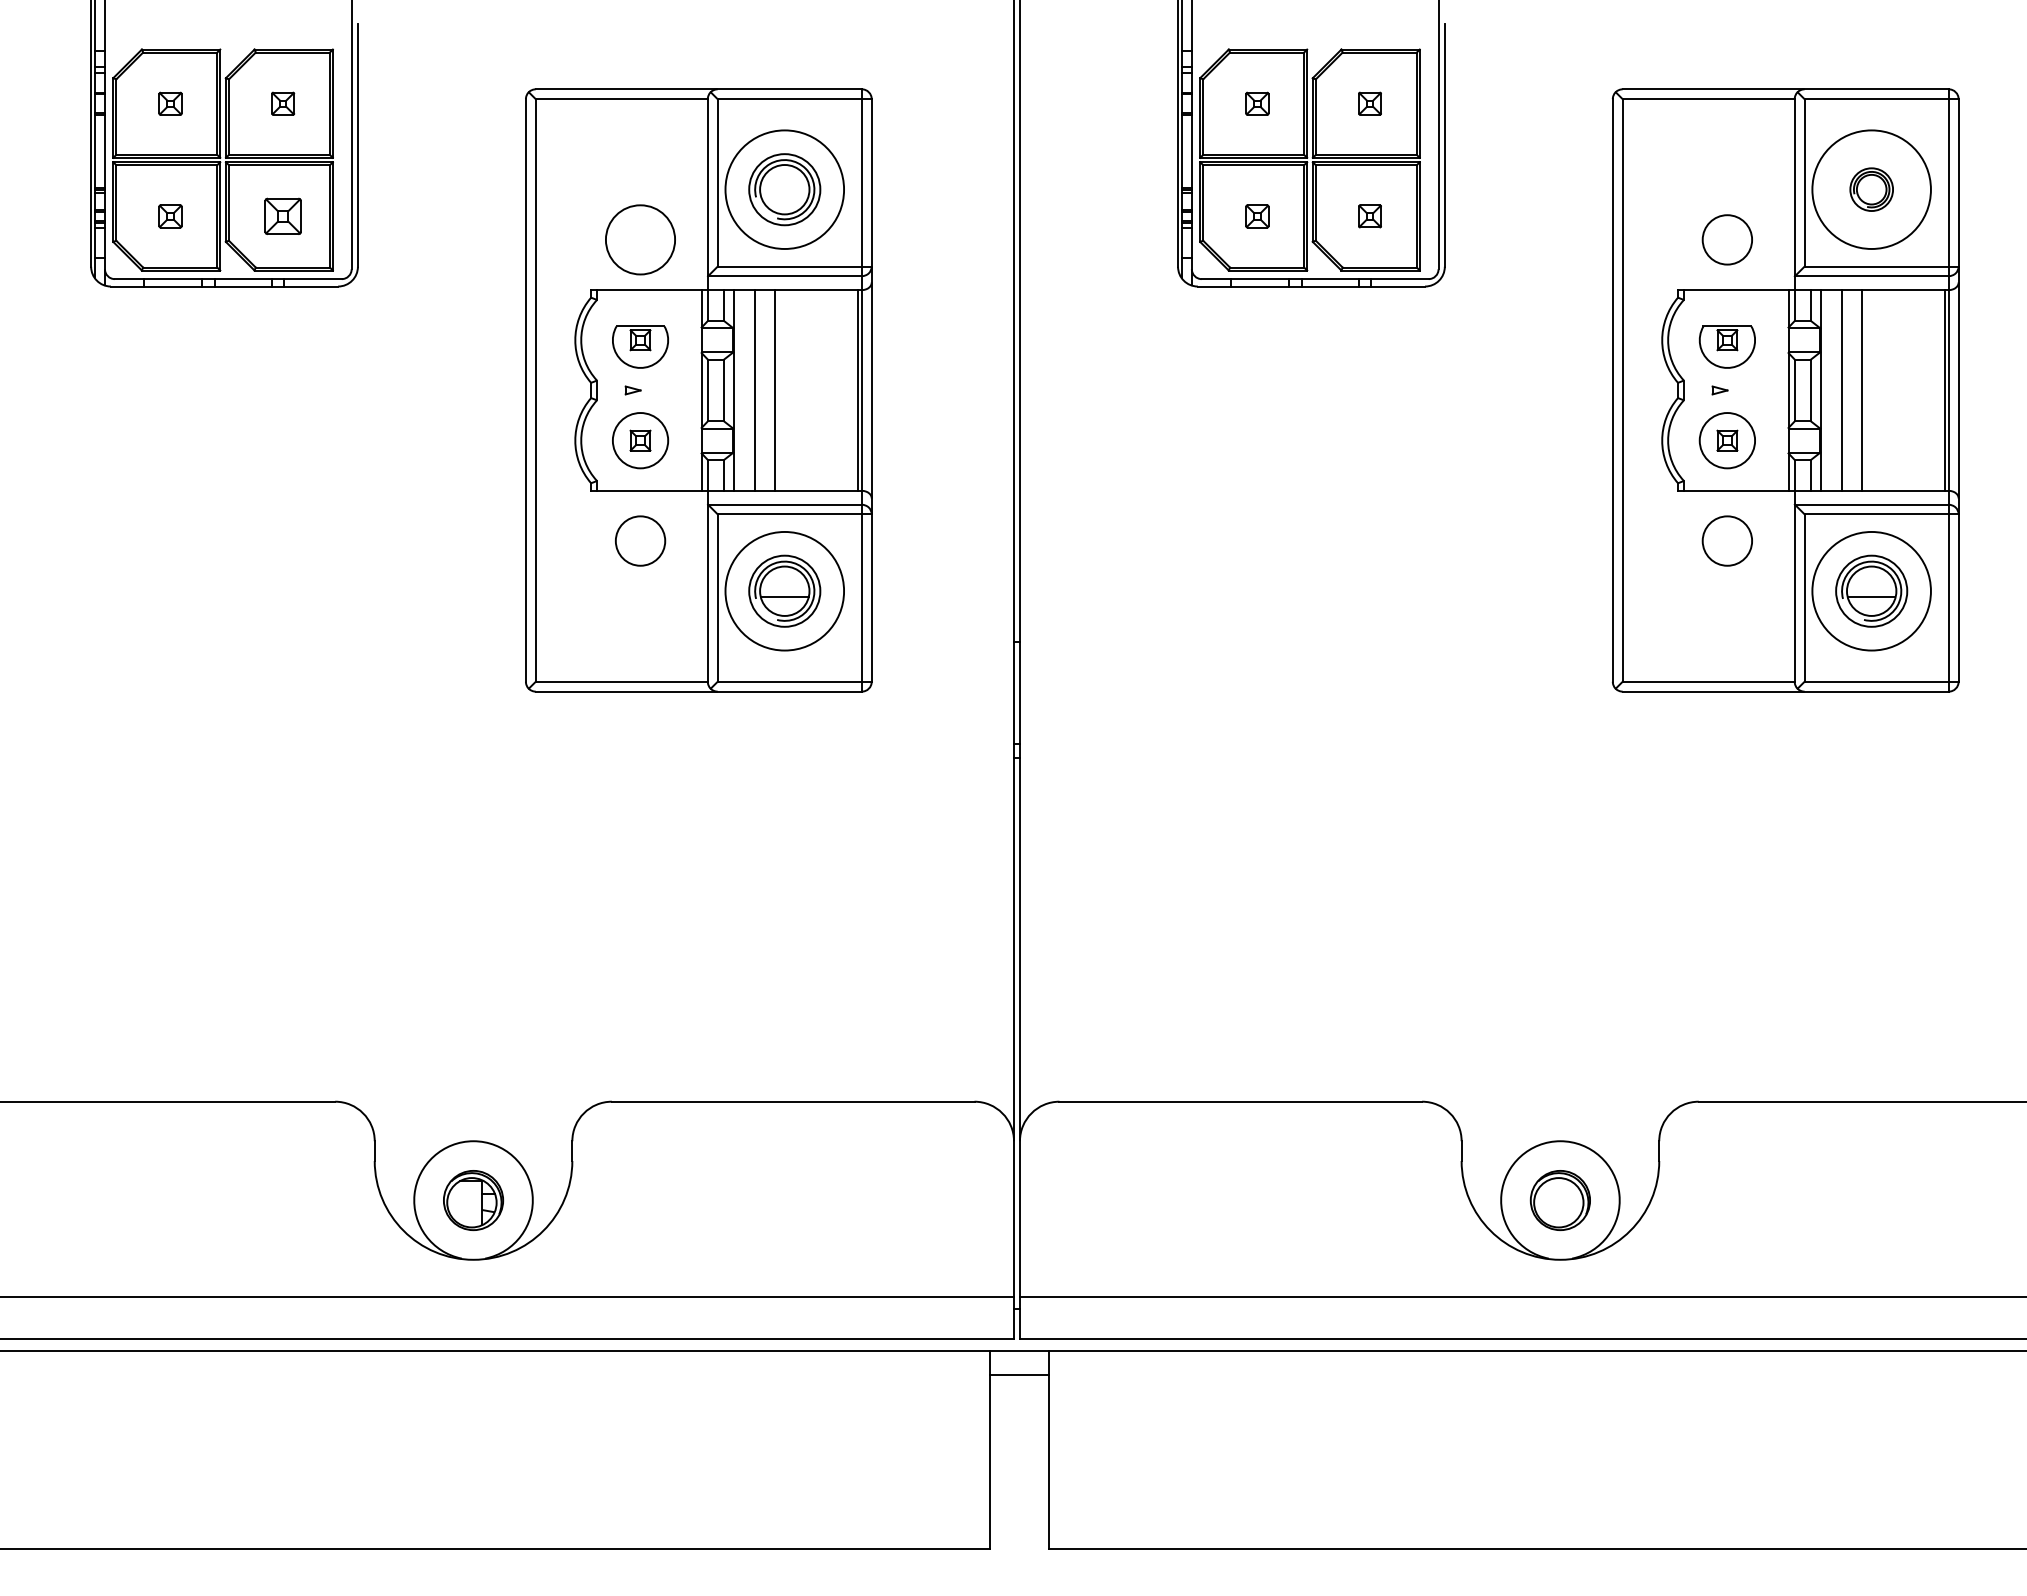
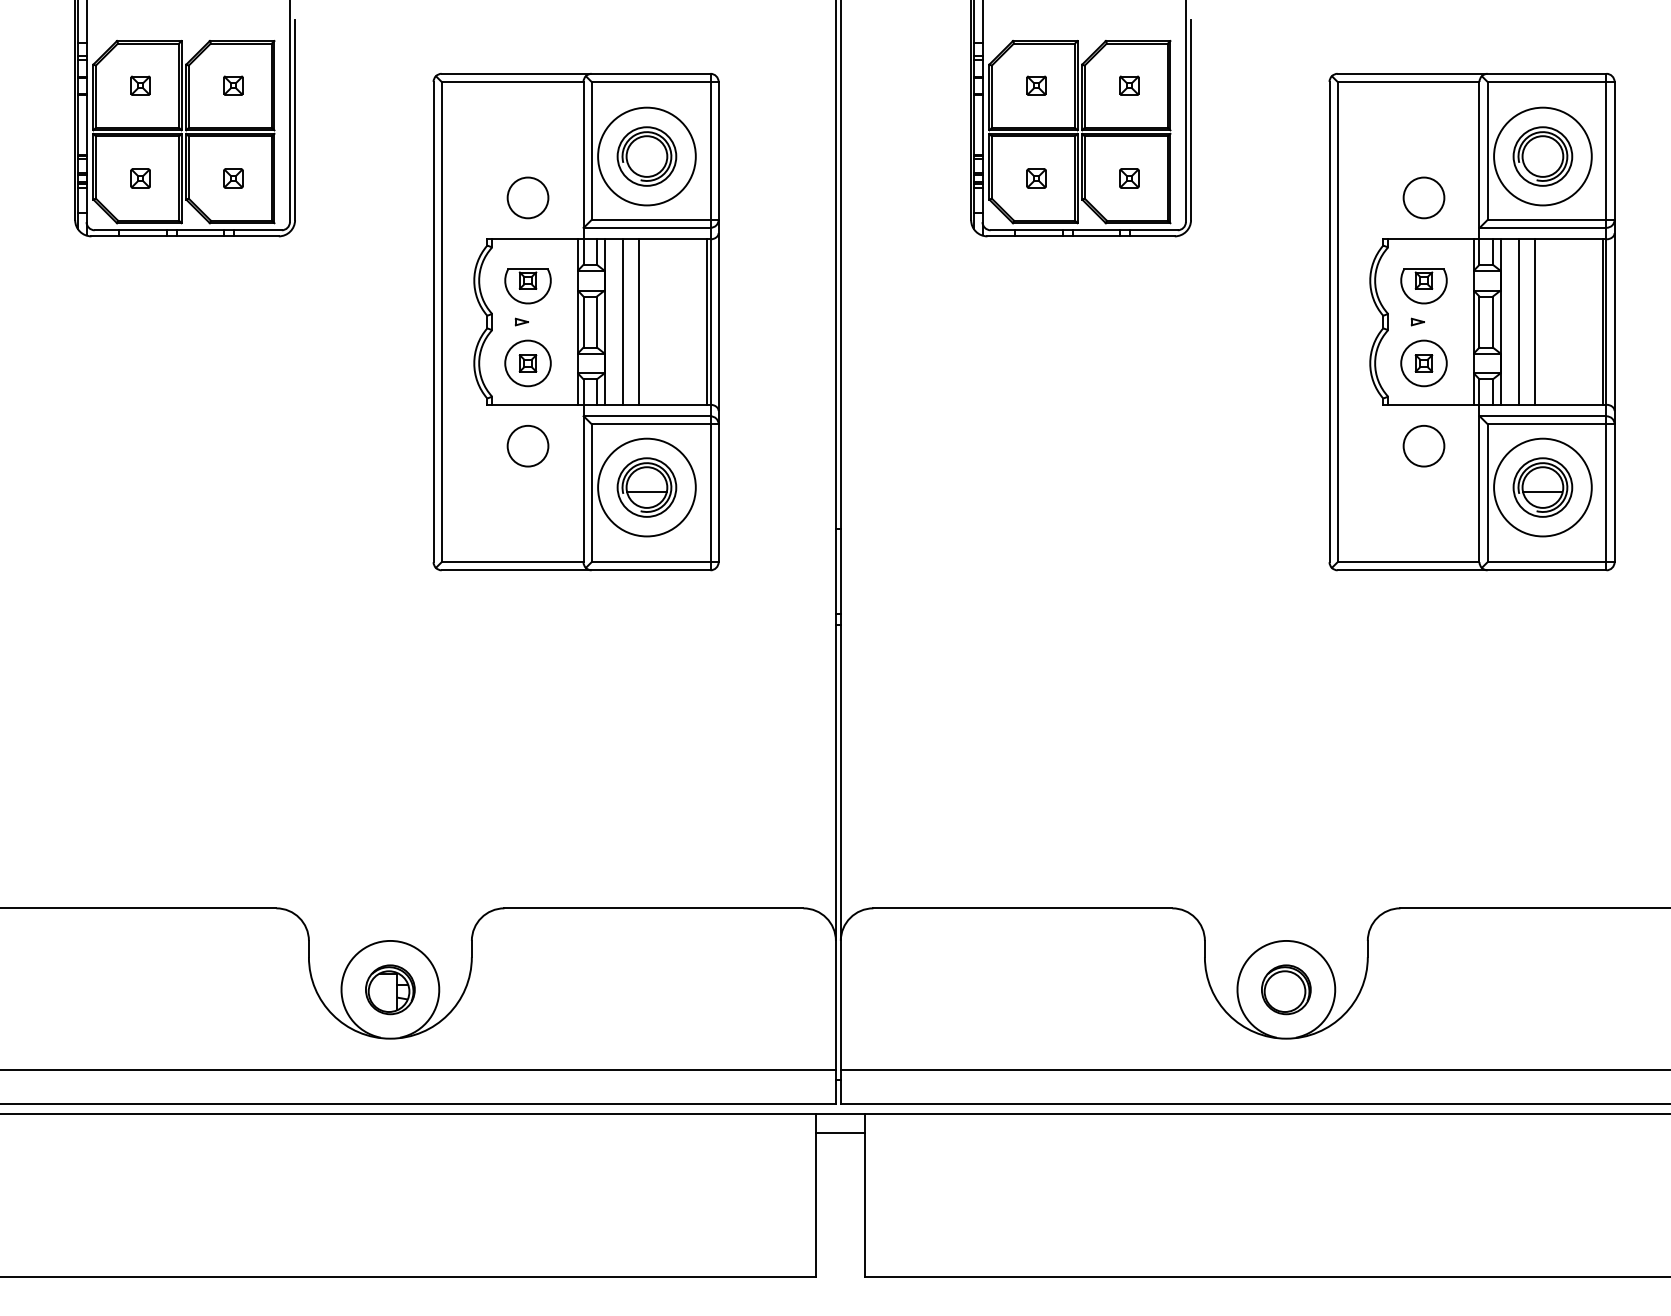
part: (1871, 189) -> (1542, 156), size x1.67
part: (283, 216) -> (233, 178), size x0.62
circle: (639, 239) -> (527, 197), size x0.71

